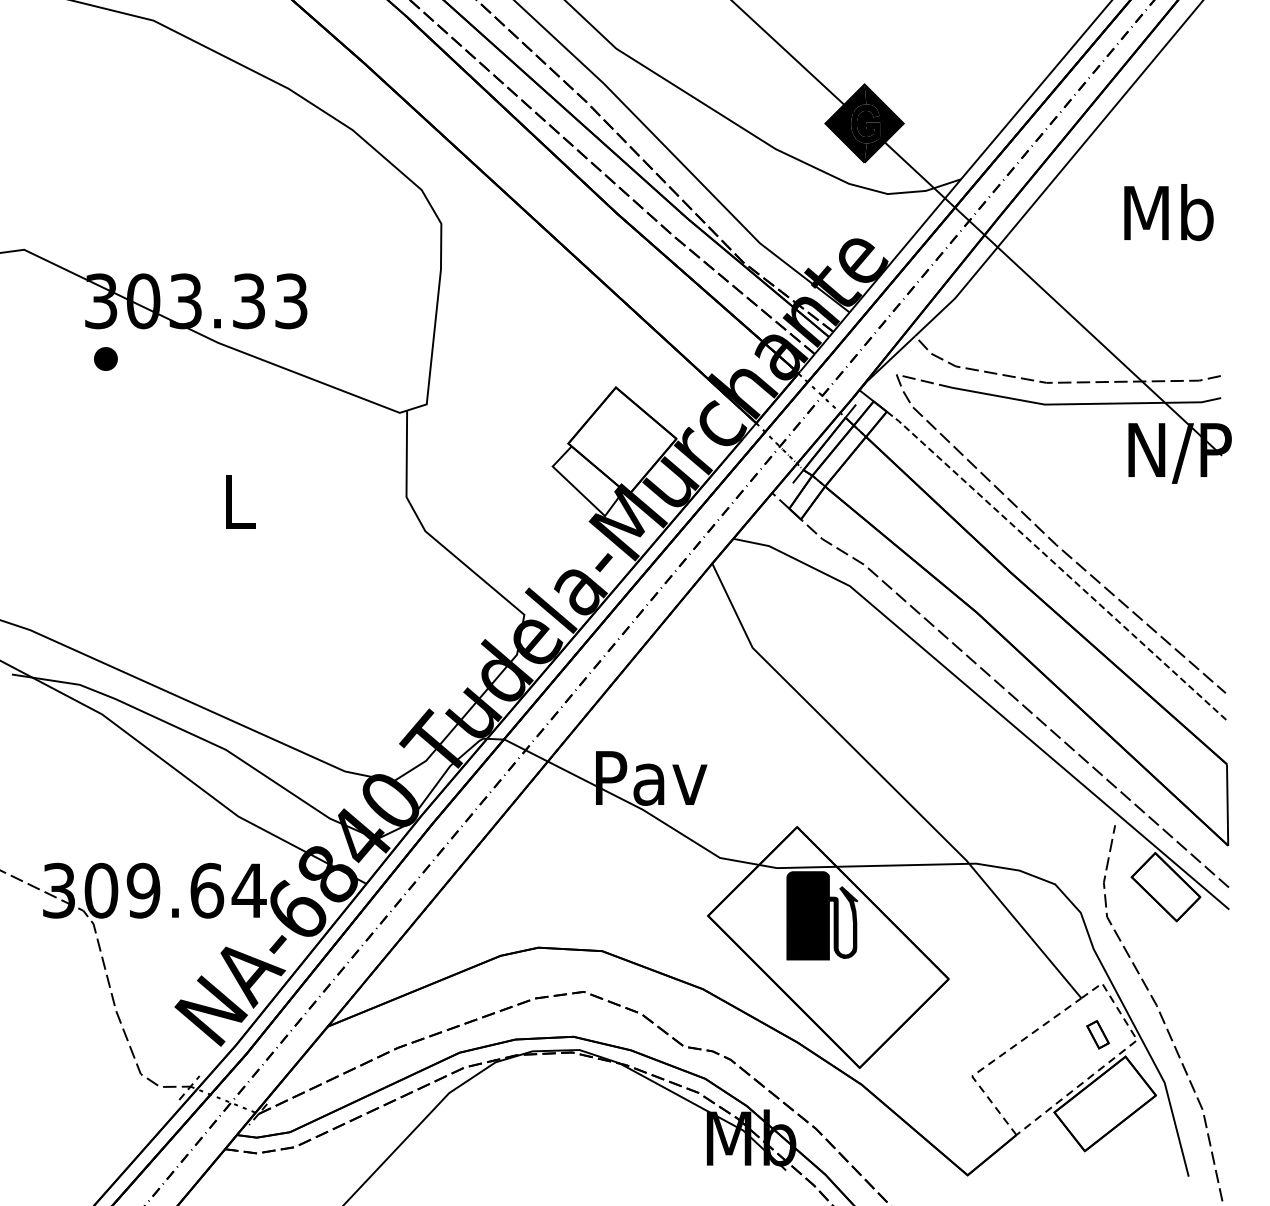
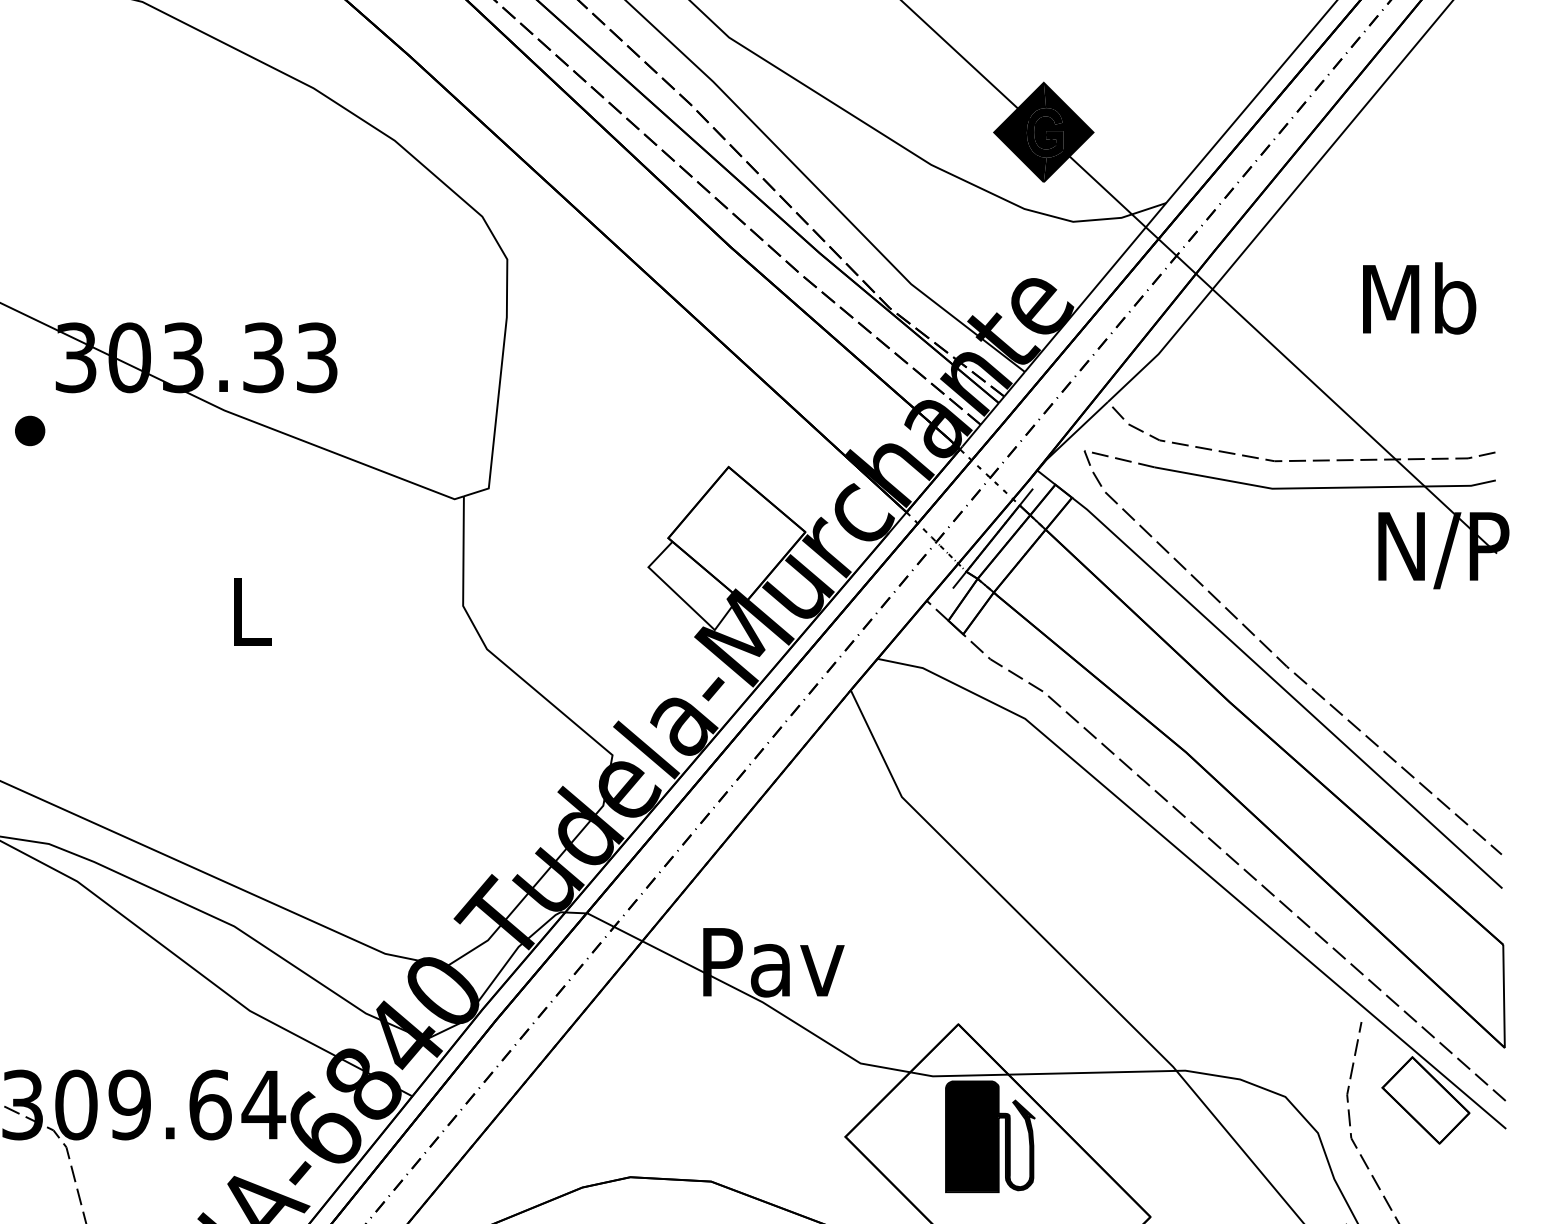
text: (1168, 212) -> (1418, 298), moved
part: (105, 358) -> (29, 430), moved
line: (1055, 564) -> (1285, 691), dashed -> solid

